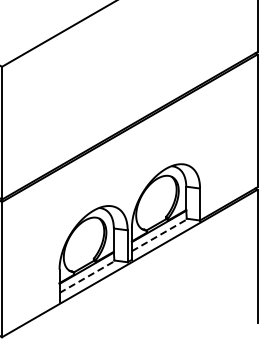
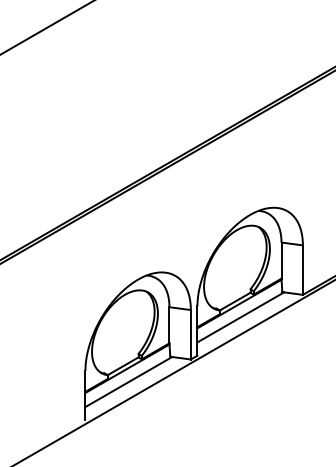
line: (160, 234) -> (241, 316), dashed -> solid
line: (87, 276) -> (128, 381), dashed -> solid

